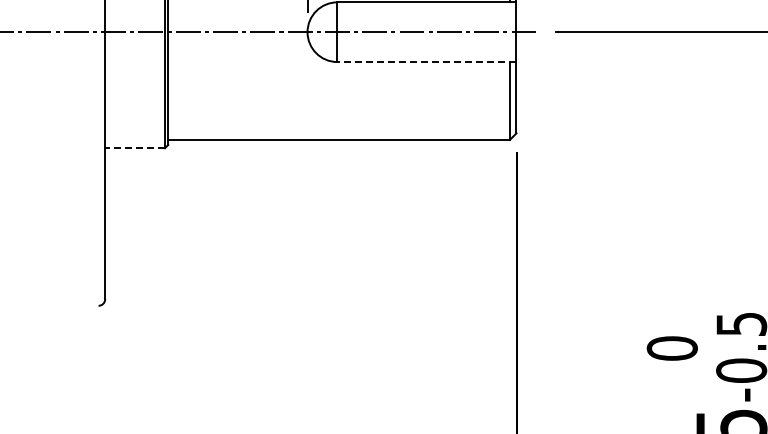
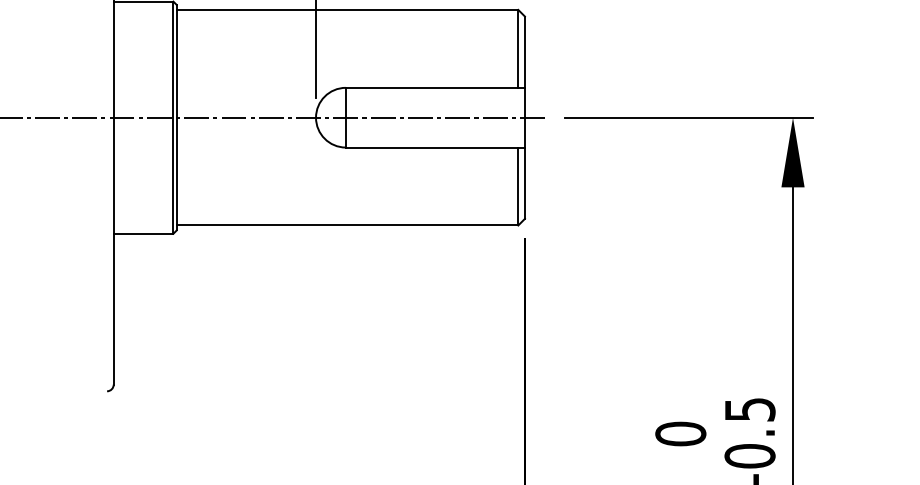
line: (427, 62) -> (435, 147), dashed -> solid
line: (135, 148) -> (143, 233), dashed -> solid

